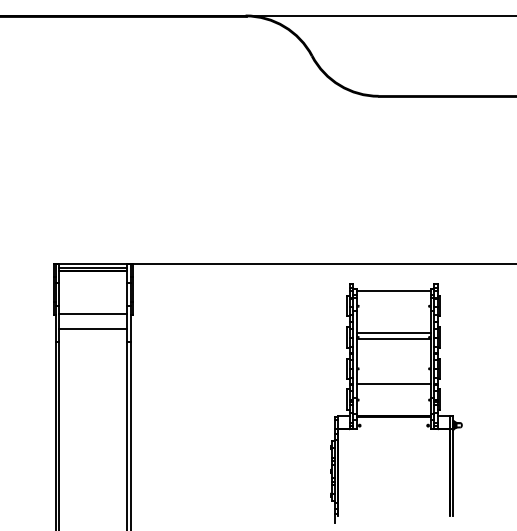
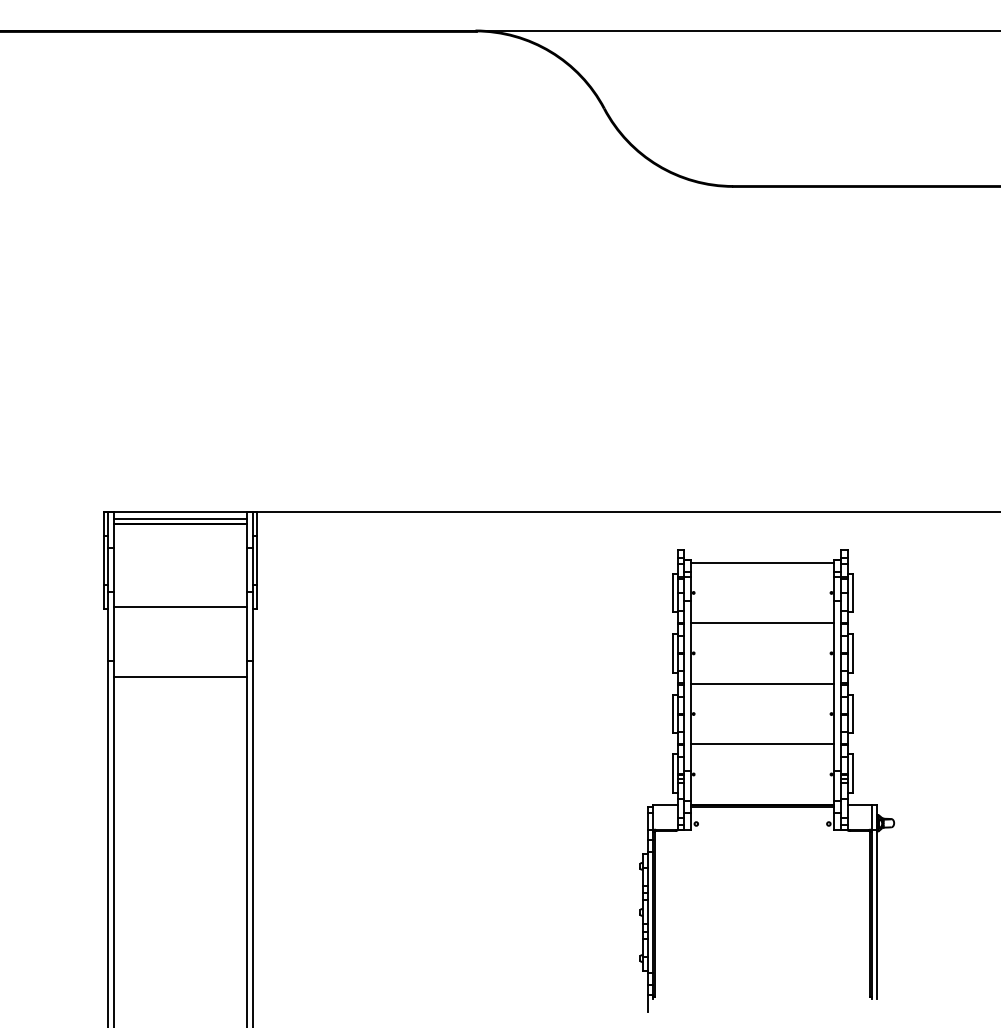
line: (92, 329) -> (179, 676), moved
line: (393, 333) -> (761, 684), moved
line: (393, 338) -> (761, 622), moved

